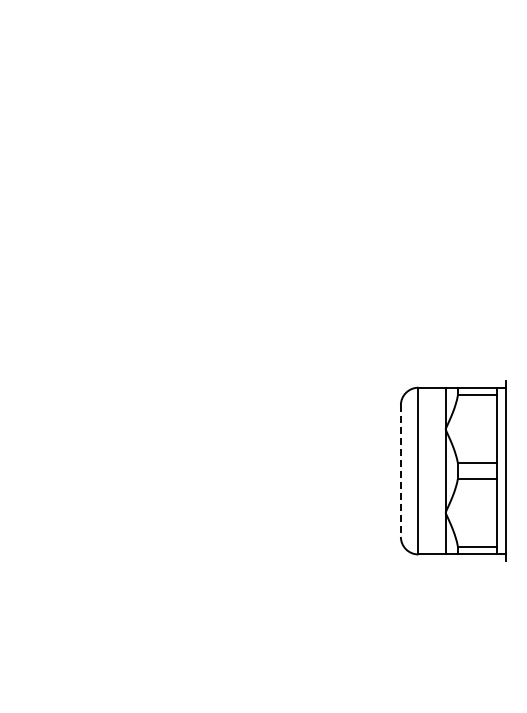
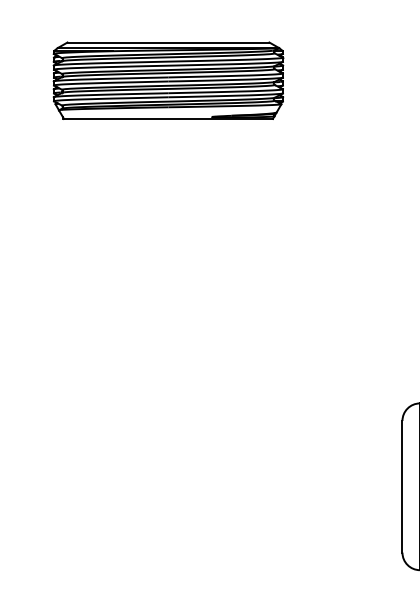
part: (166, 64) -> (168, 80), added
line: (400, 471) -> (402, 487), dashed -> solid

